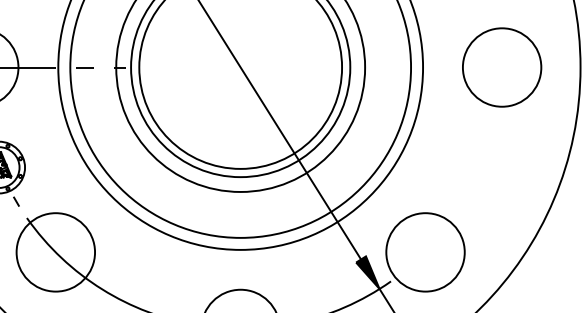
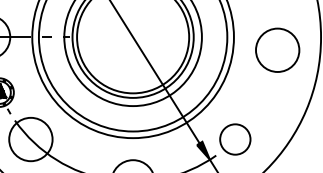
circle: (501, 66) -> (277, 49), moved
circle: (425, 252) -> (235, 139), size x0.7

